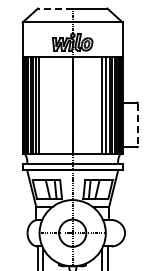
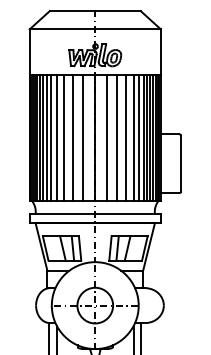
line: (54, 8) -> (71, 11), dashed -> solid
line: (43, 105) -> (56, 138), added
line: (49, 105) -> (64, 138), added
line: (55, 105) -> (72, 138), added
line: (63, 105) -> (83, 138), added
line: (81, 105) -> (106, 138), added
line: (89, 105) -> (117, 138), added
line: (96, 105) -> (126, 138), added
line: (138, 125) -> (181, 164), dashed -> solid

